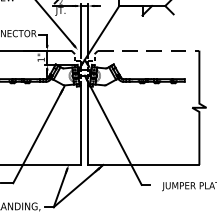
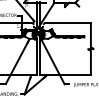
line: (150, 51) -> (68, 23), dashed -> solid

